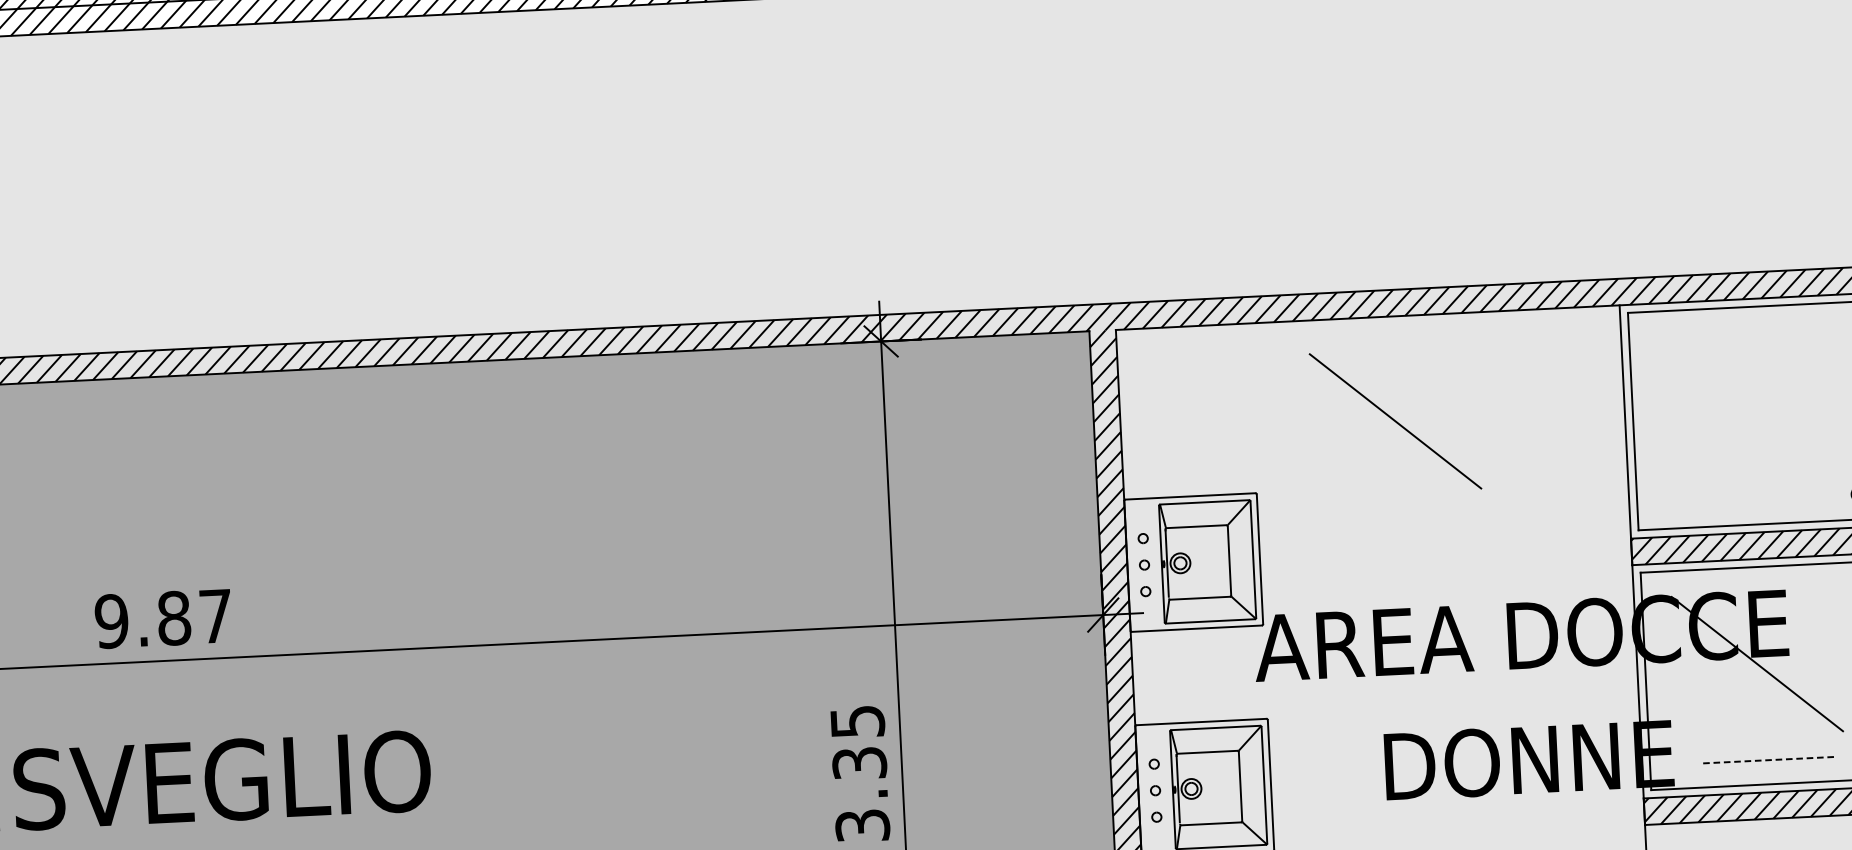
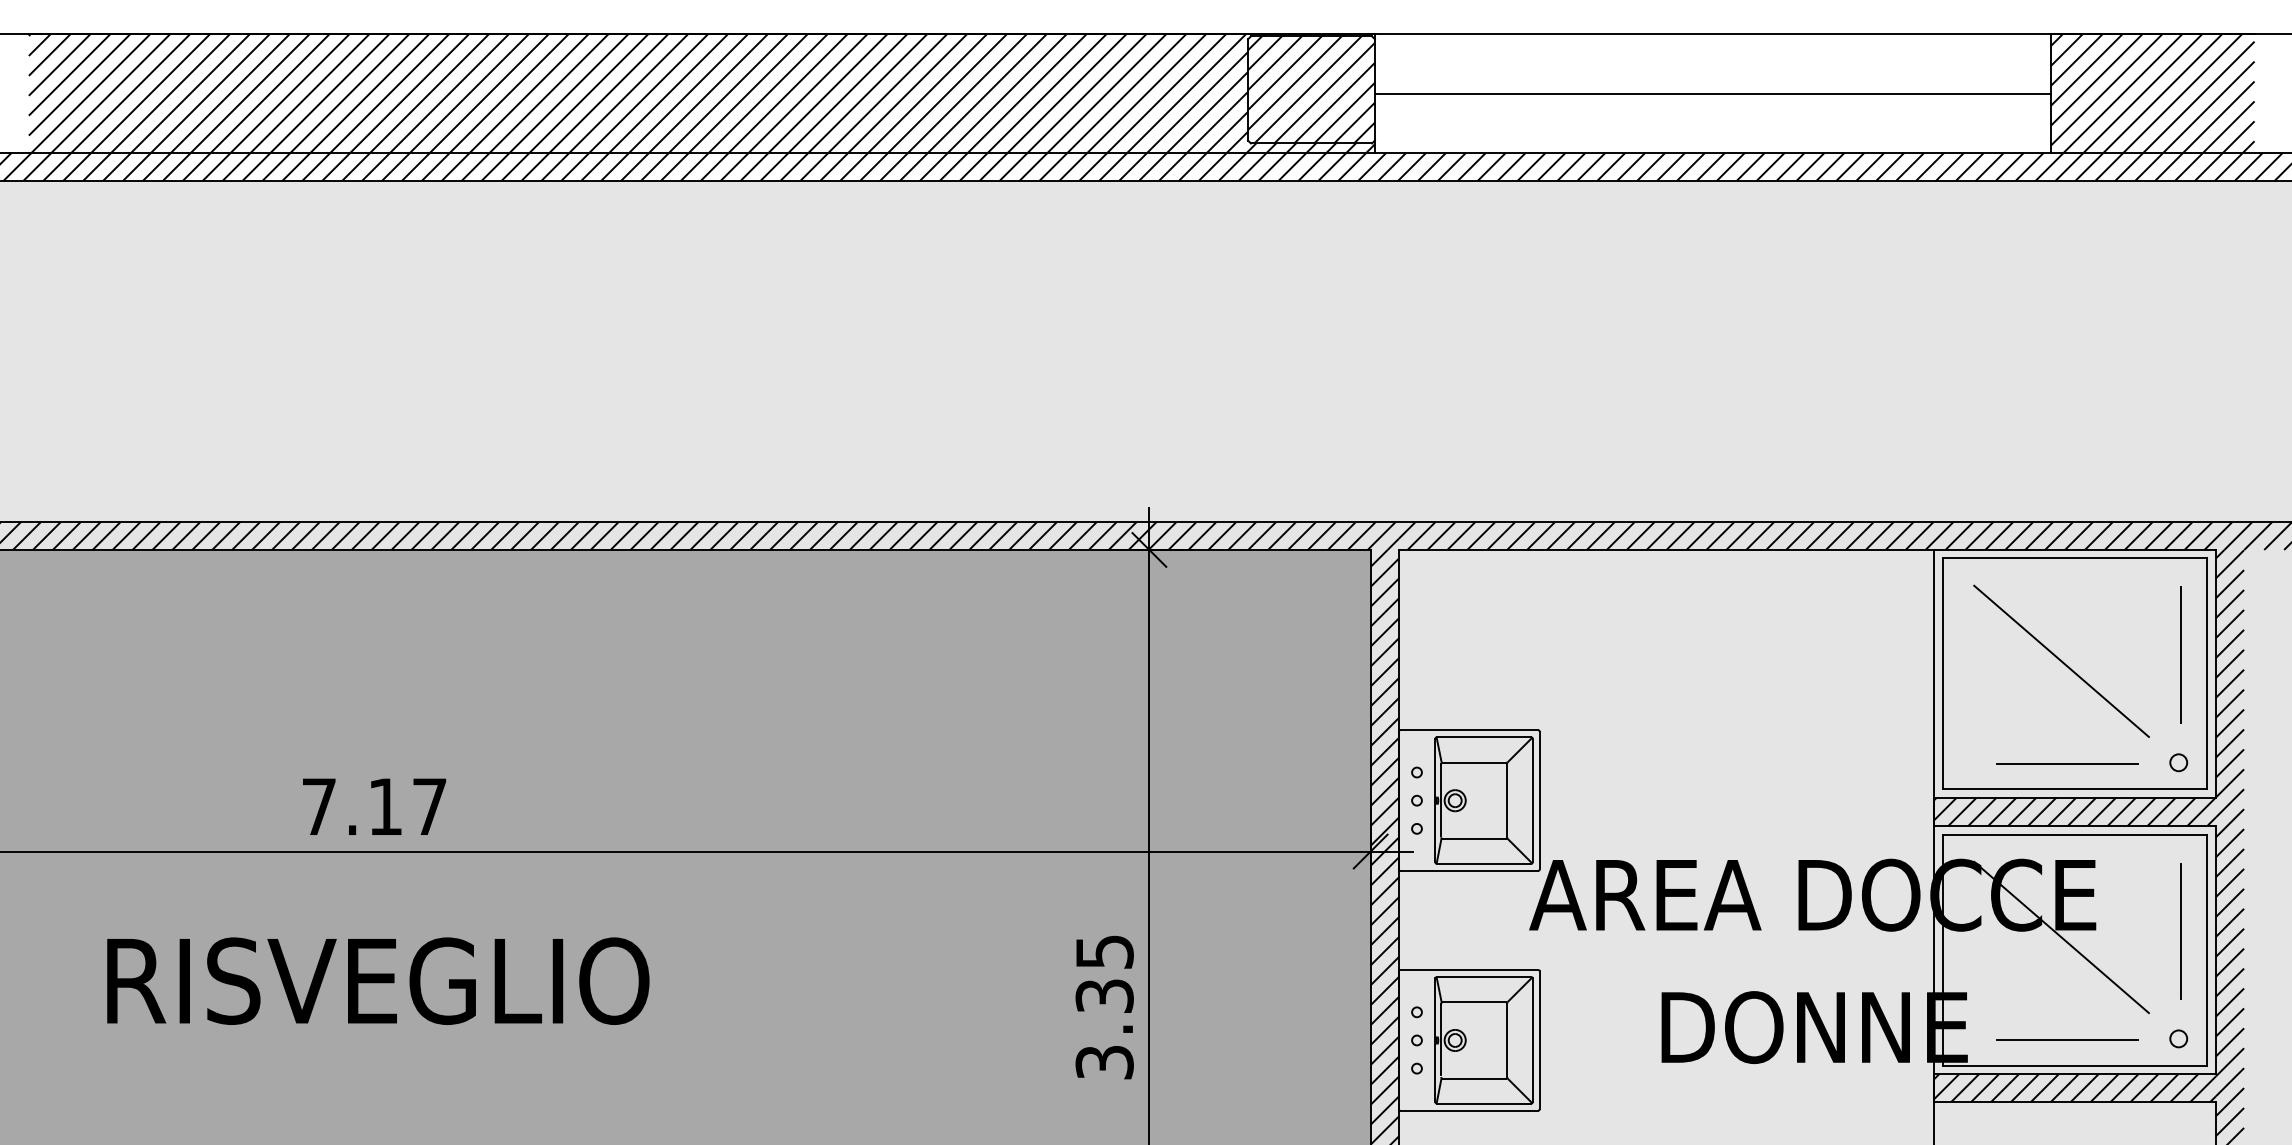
line: (1395, 421) -> (2061, 661), moved
line: (1754, 500) -> (2067, 763), added
text: (142, 619) -> (351, 806), 9.87 -> 7.17
line: (1767, 759) -> (2067, 1039), dashed -> solid

